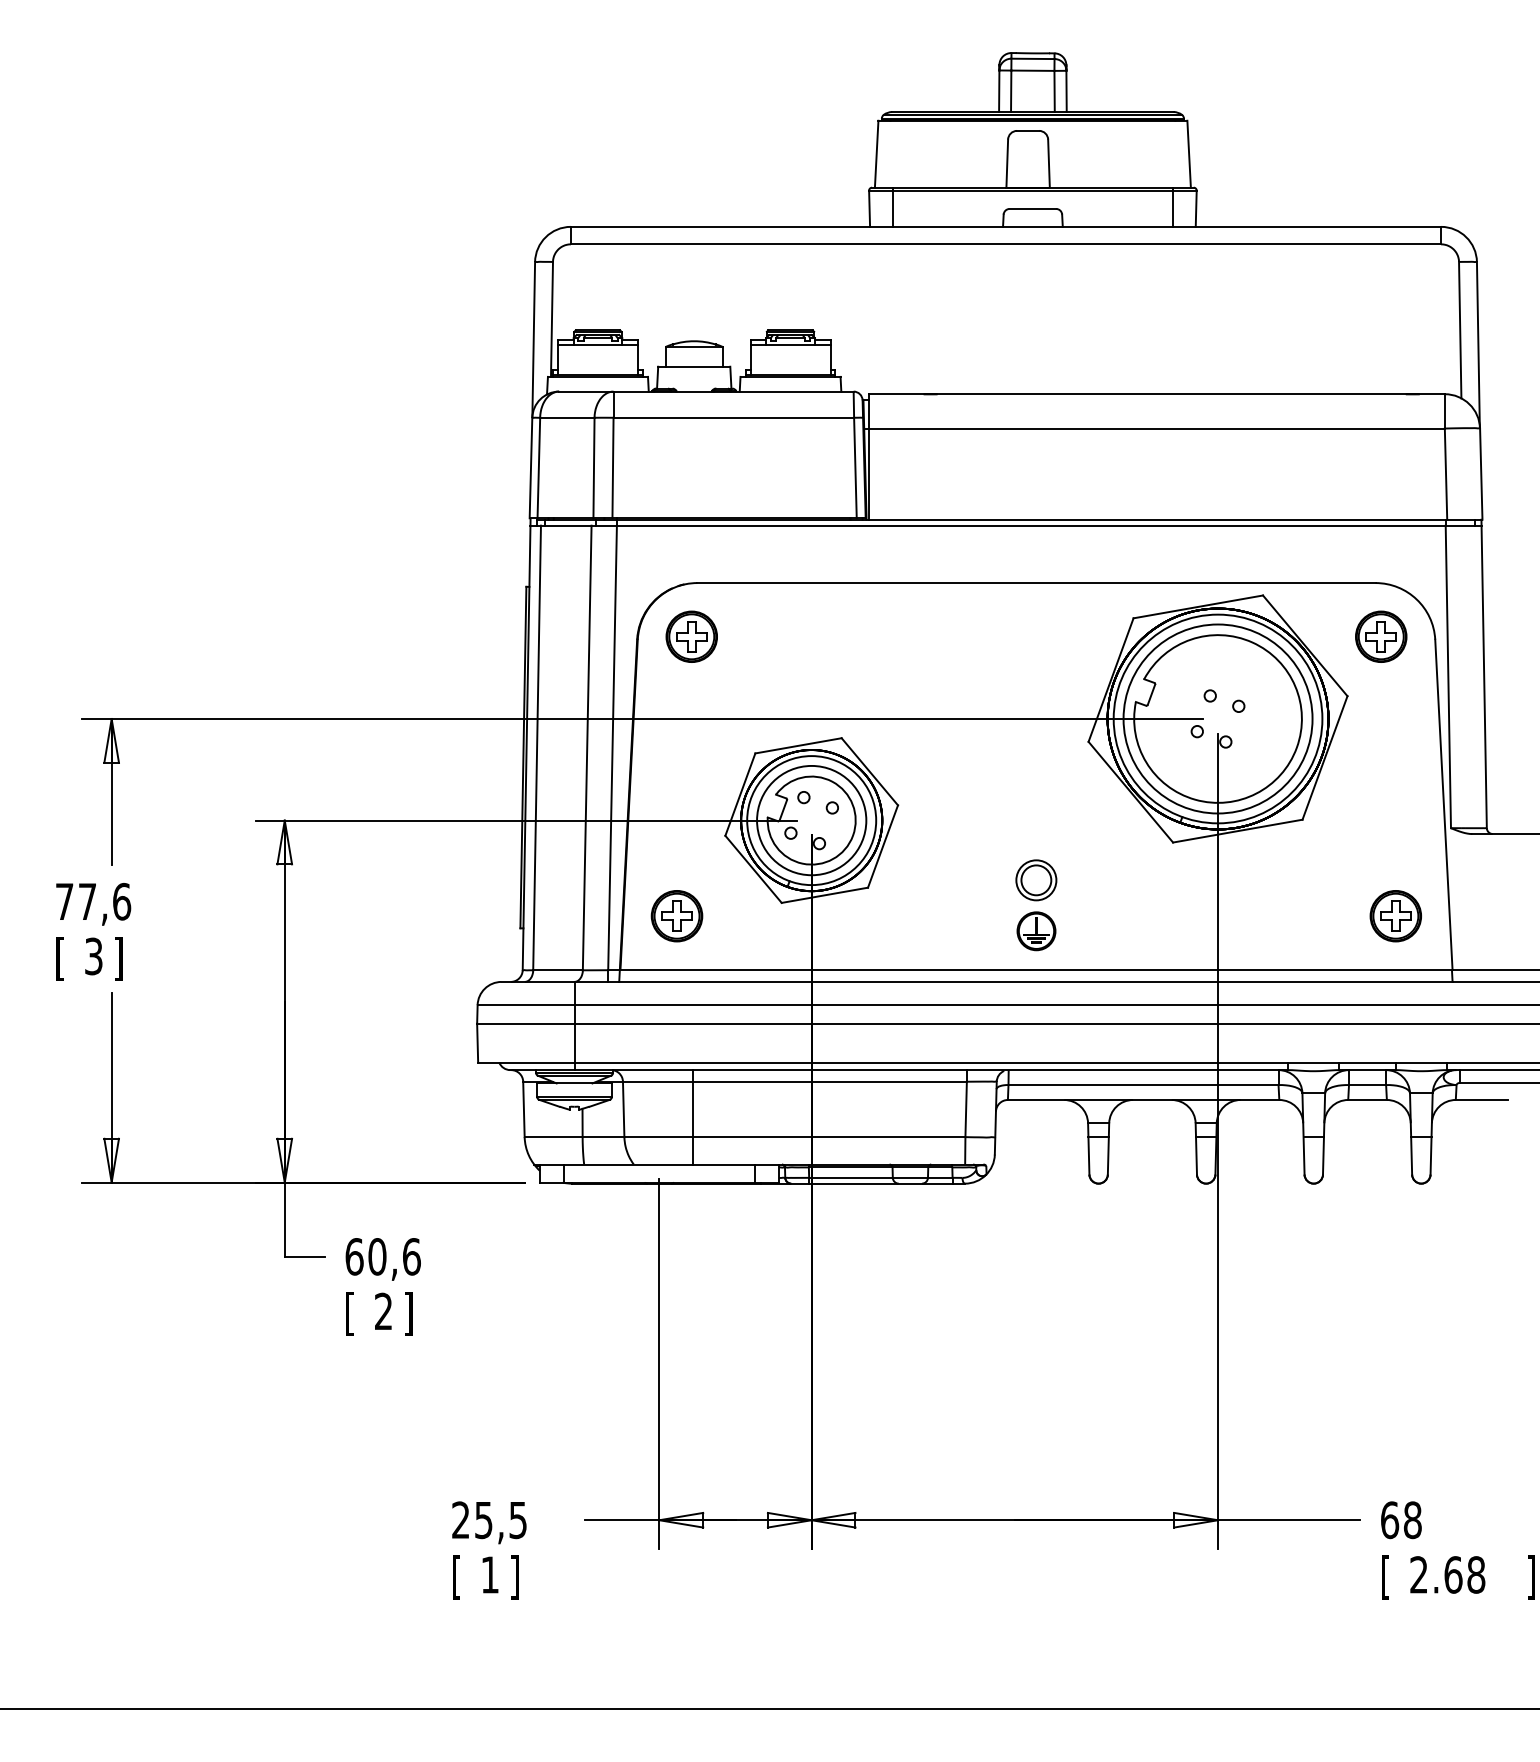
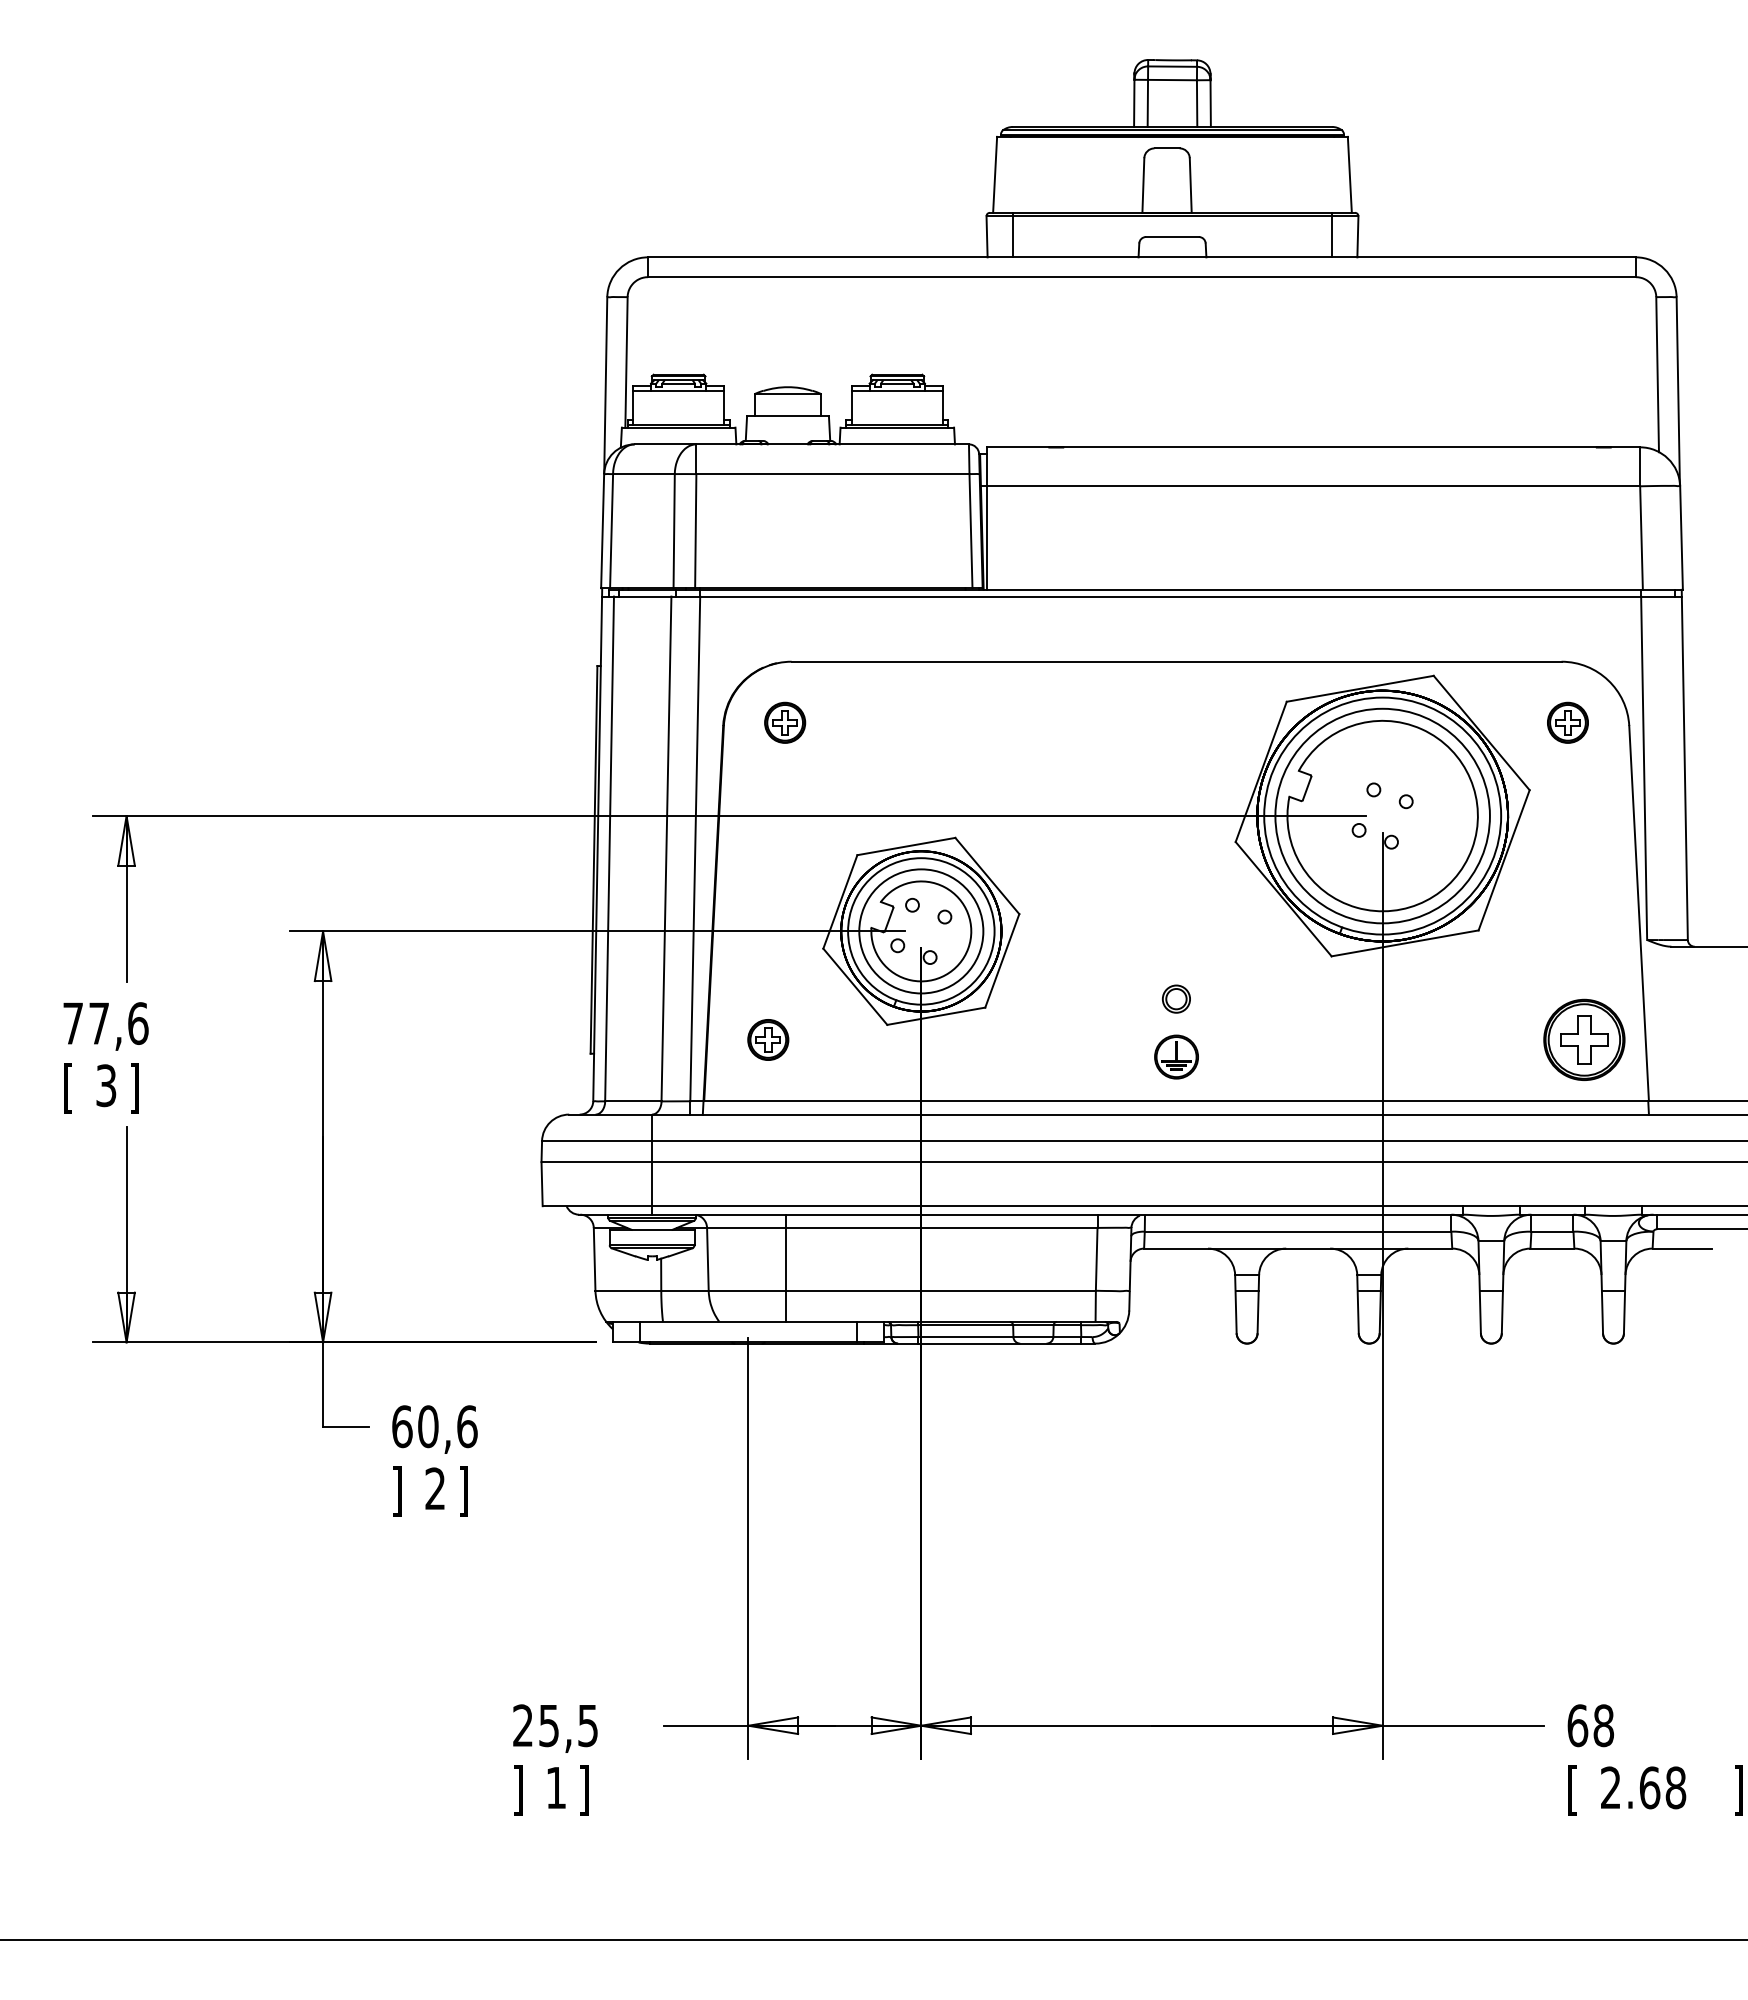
part: (691, 636) -> (784, 722), size x0.7
part: (1380, 636) -> (1567, 722), size x0.7
part: (1036, 879) -> (1176, 998), size x0.6
part: (676, 915) -> (767, 1039), size x0.7
part: (1395, 915) -> (1584, 1039), size x1.4
text: (350, 1313) -> (397, 1491), [ -> ]
text: (456, 1577) -> (518, 1790), [ -> ]

